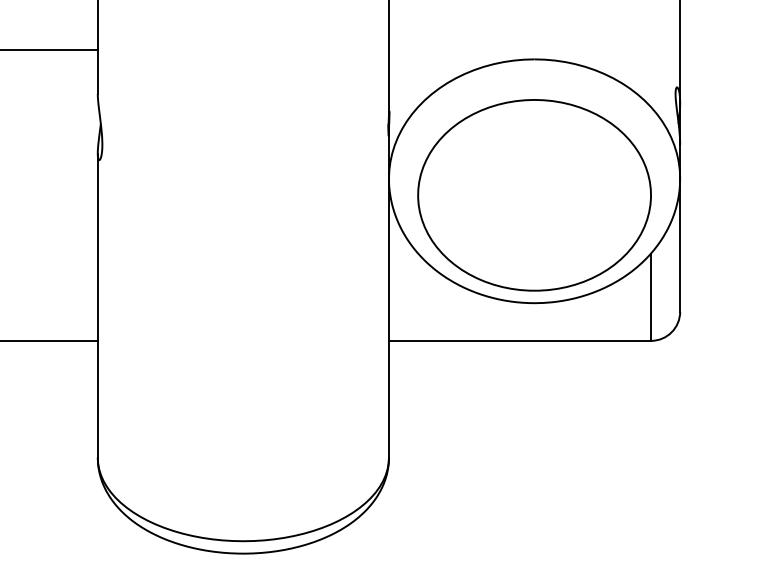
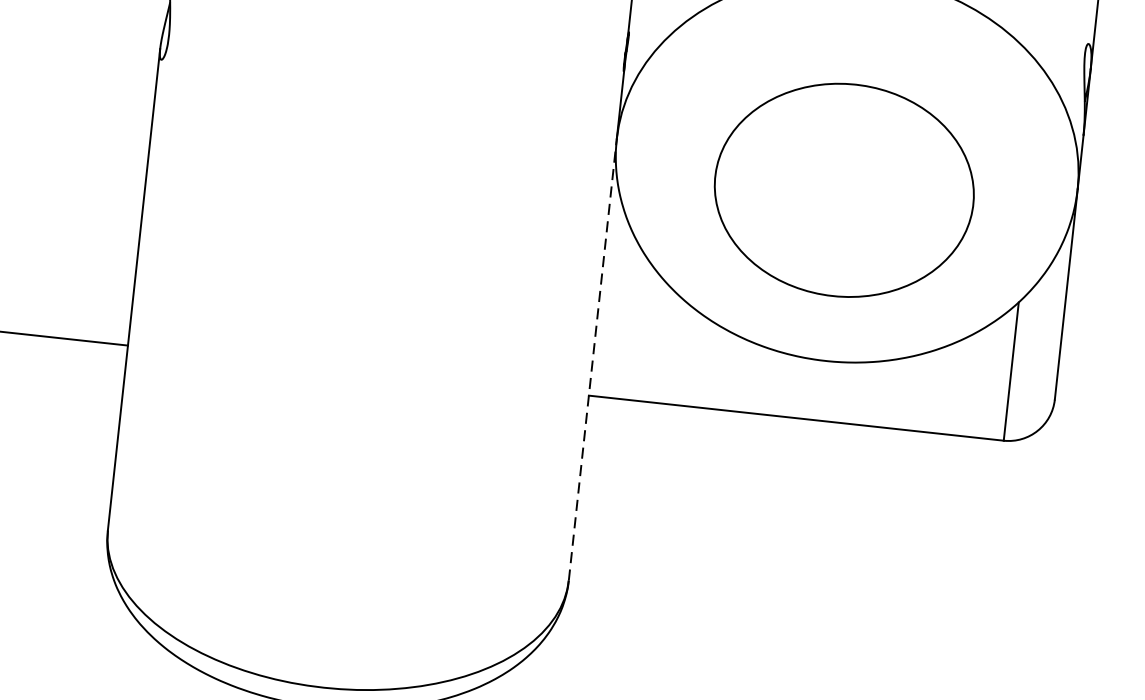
part: (534, 195) -> (844, 190), size x0.7
line: (388, 318) -> (591, 360), solid -> dashed

